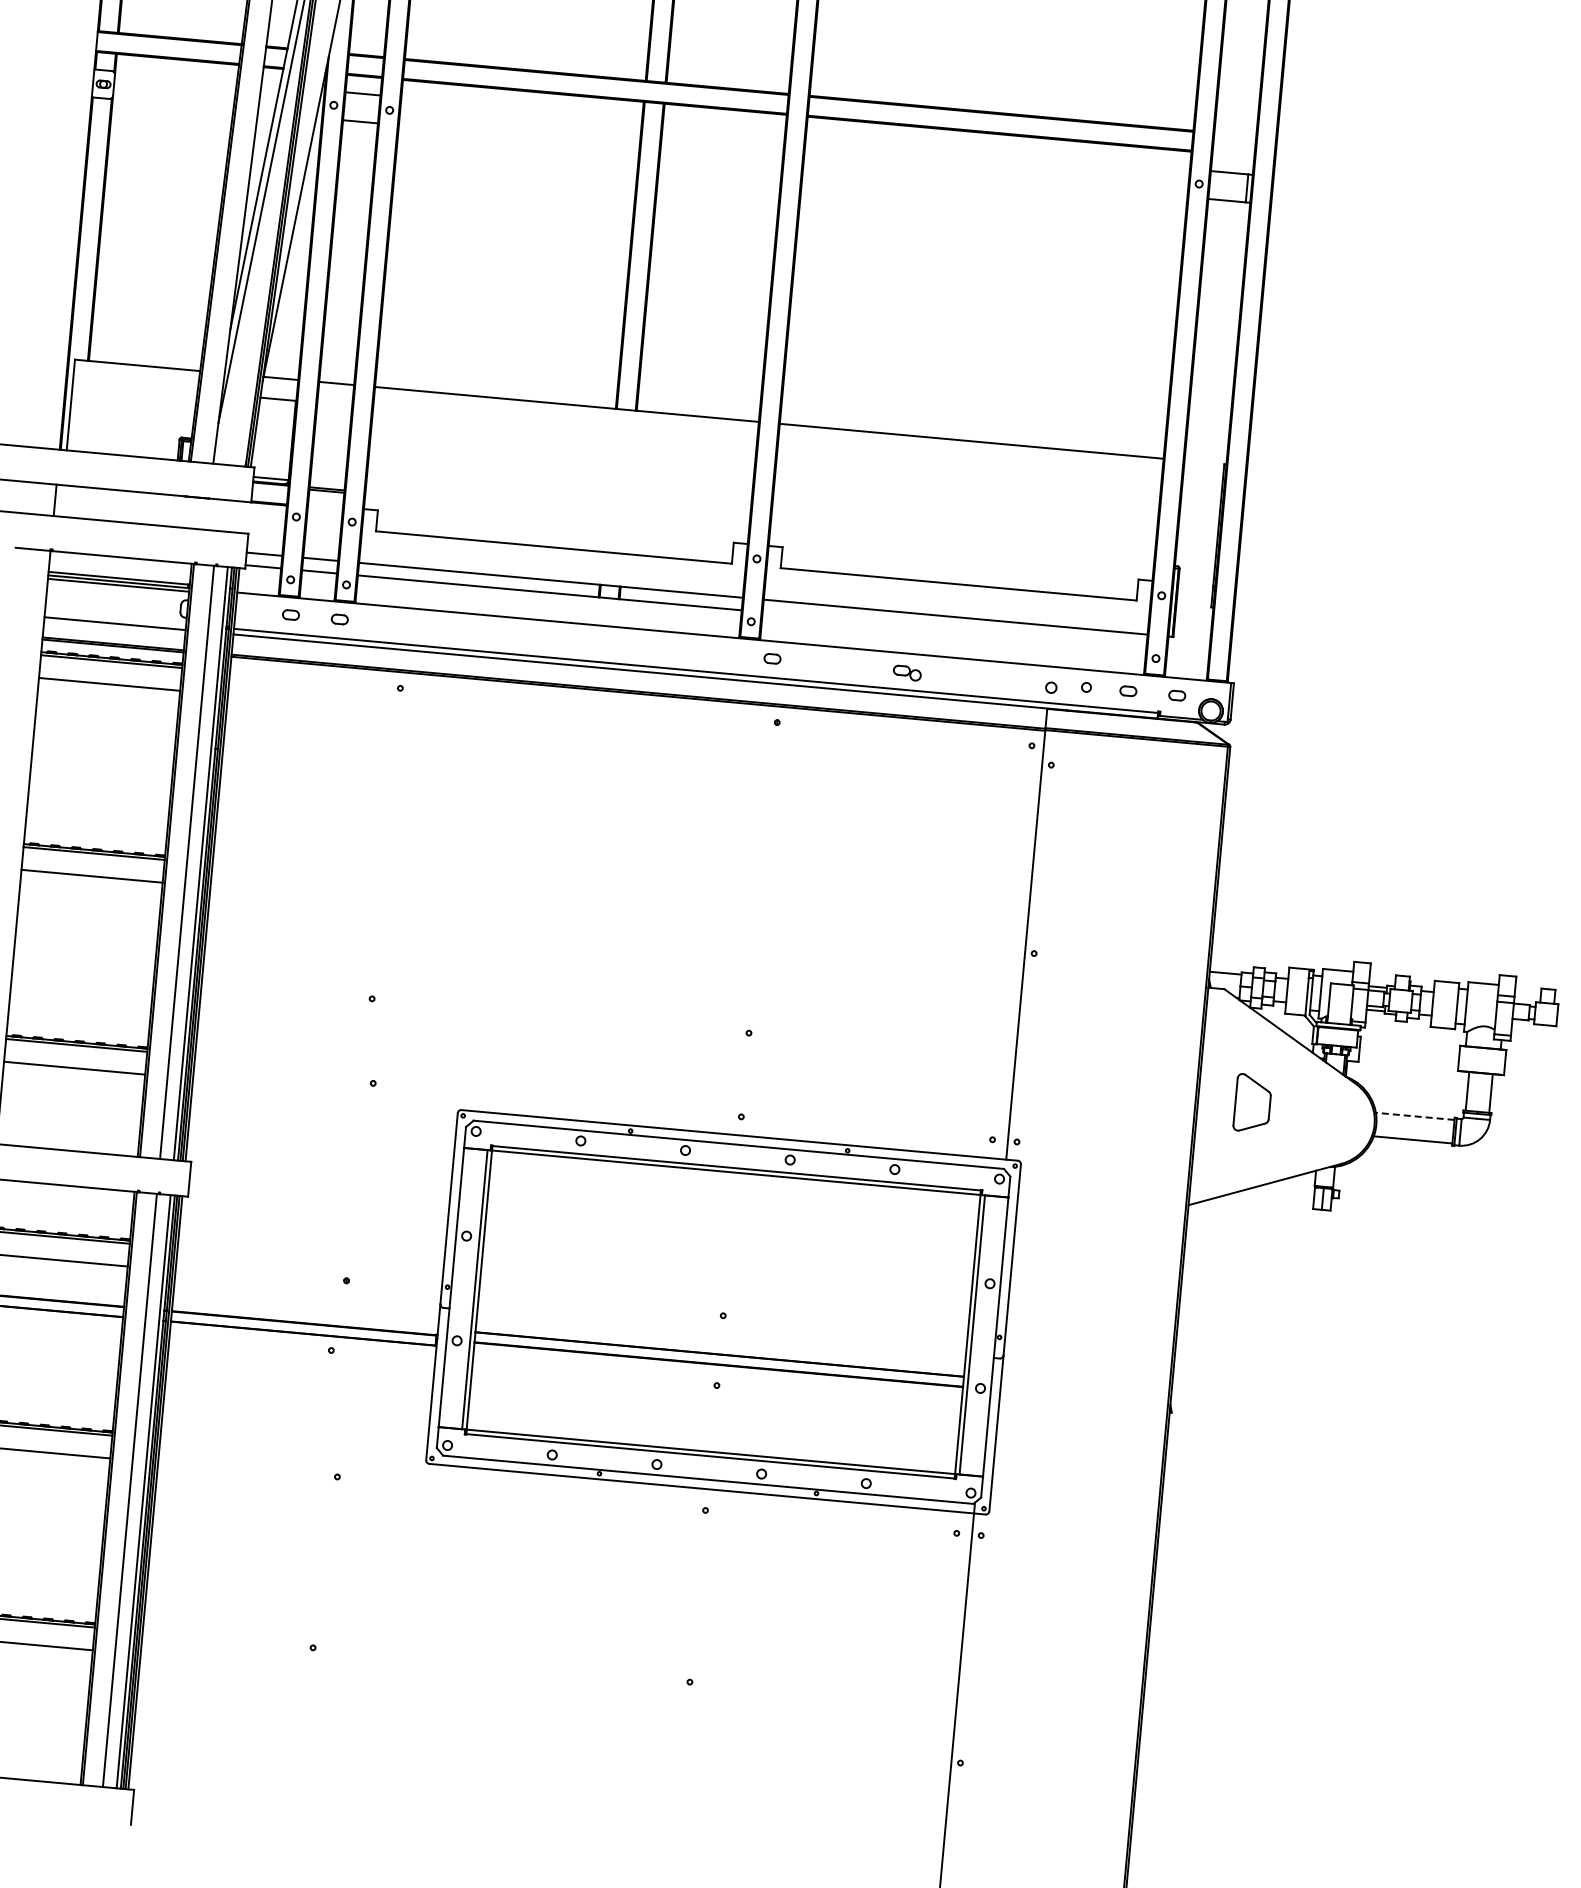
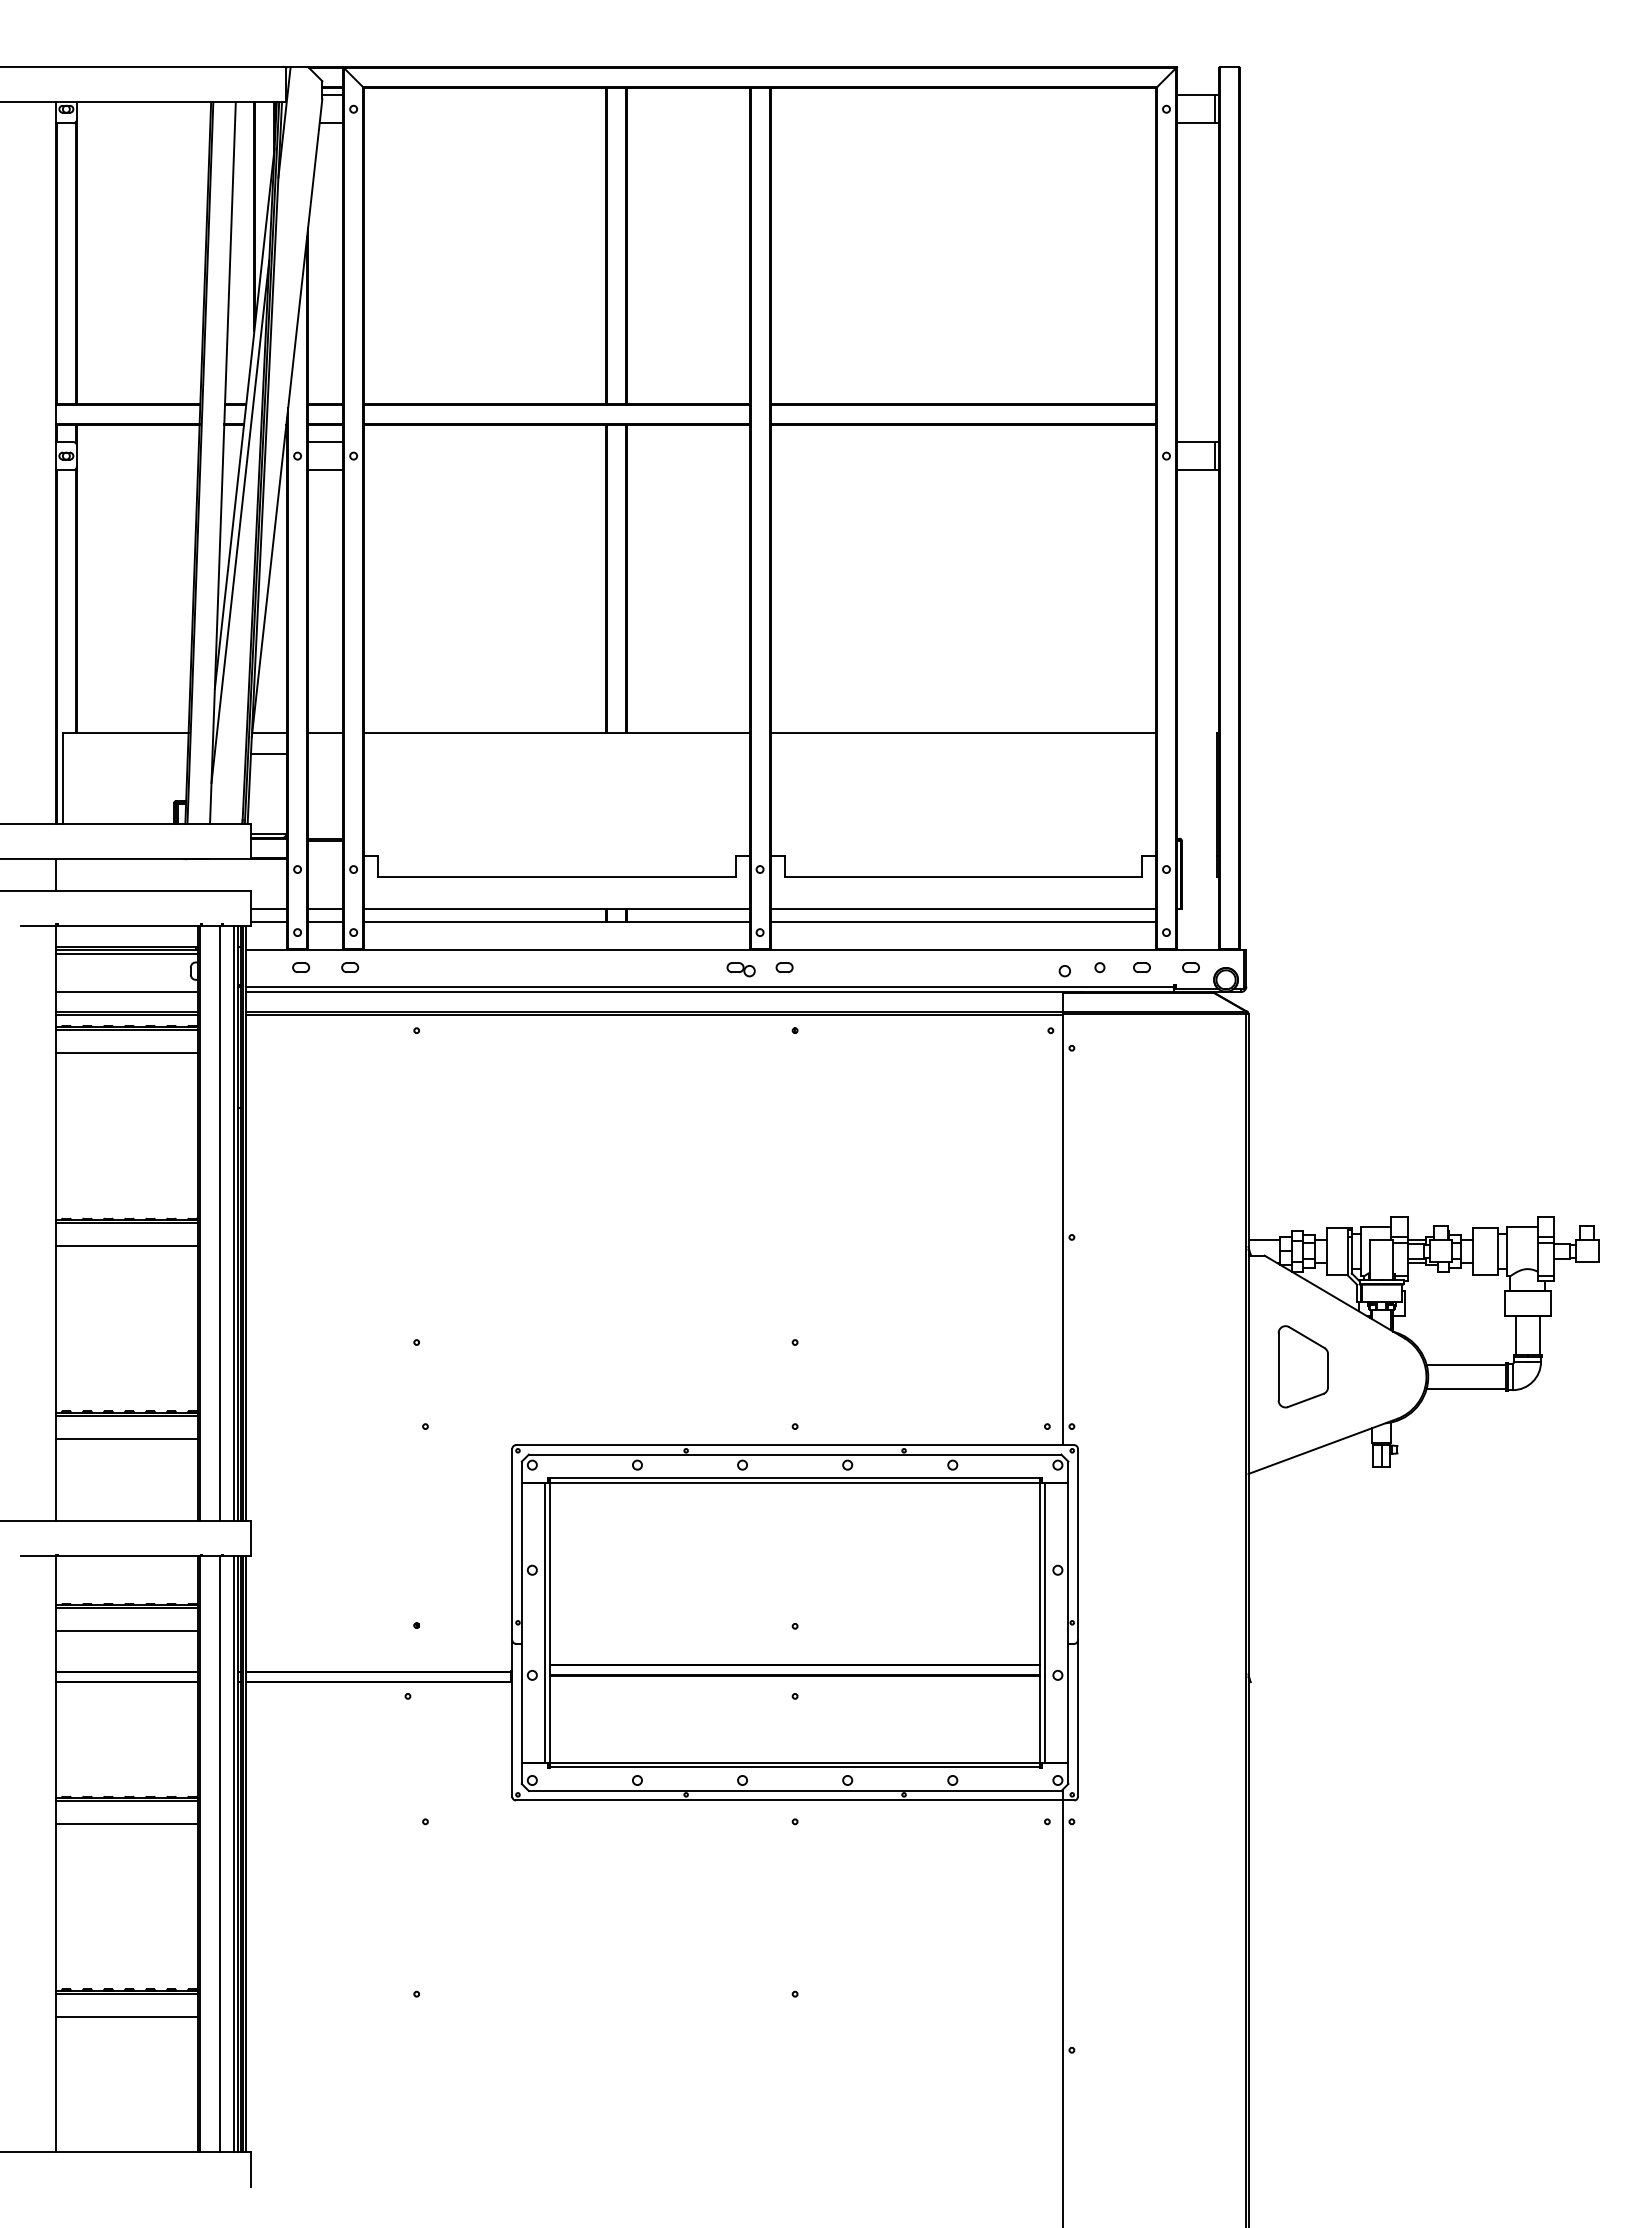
line: (954, 630) -> (963, 922), added
part: (906, 672) -> (740, 969), moved
part: (1252, 1103) -> (1302, 1366), size x1.43
line: (1414, 1116) -> (1465, 1365), dashed -> solid

